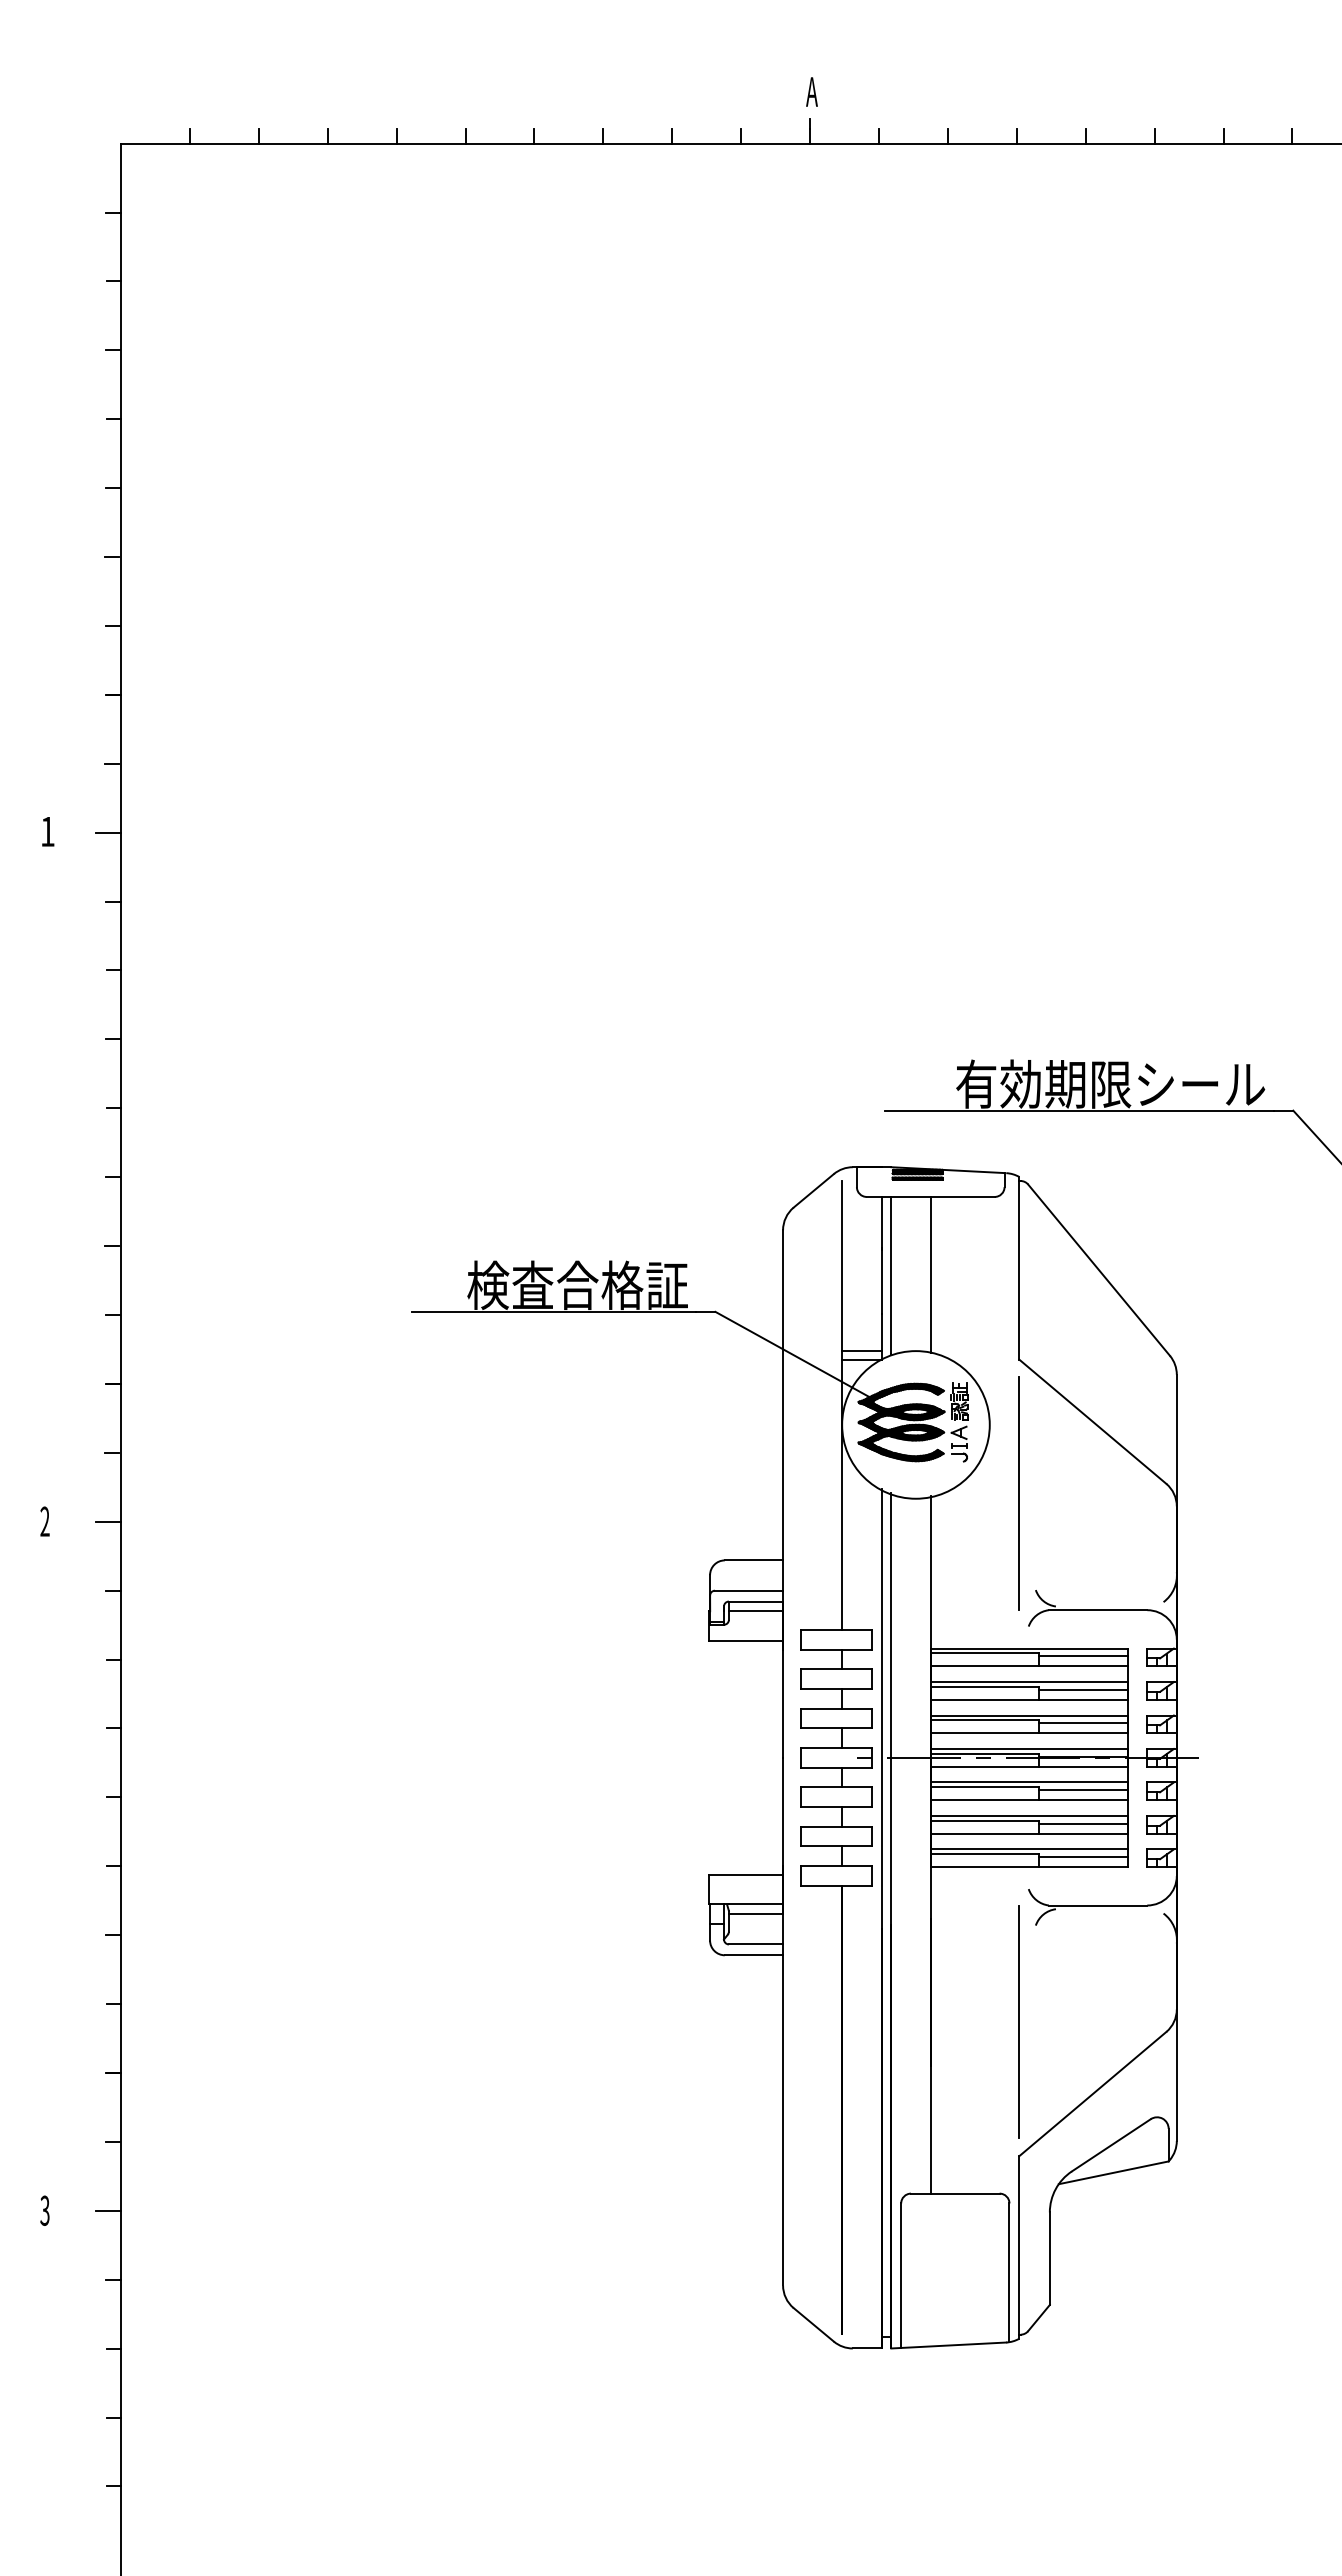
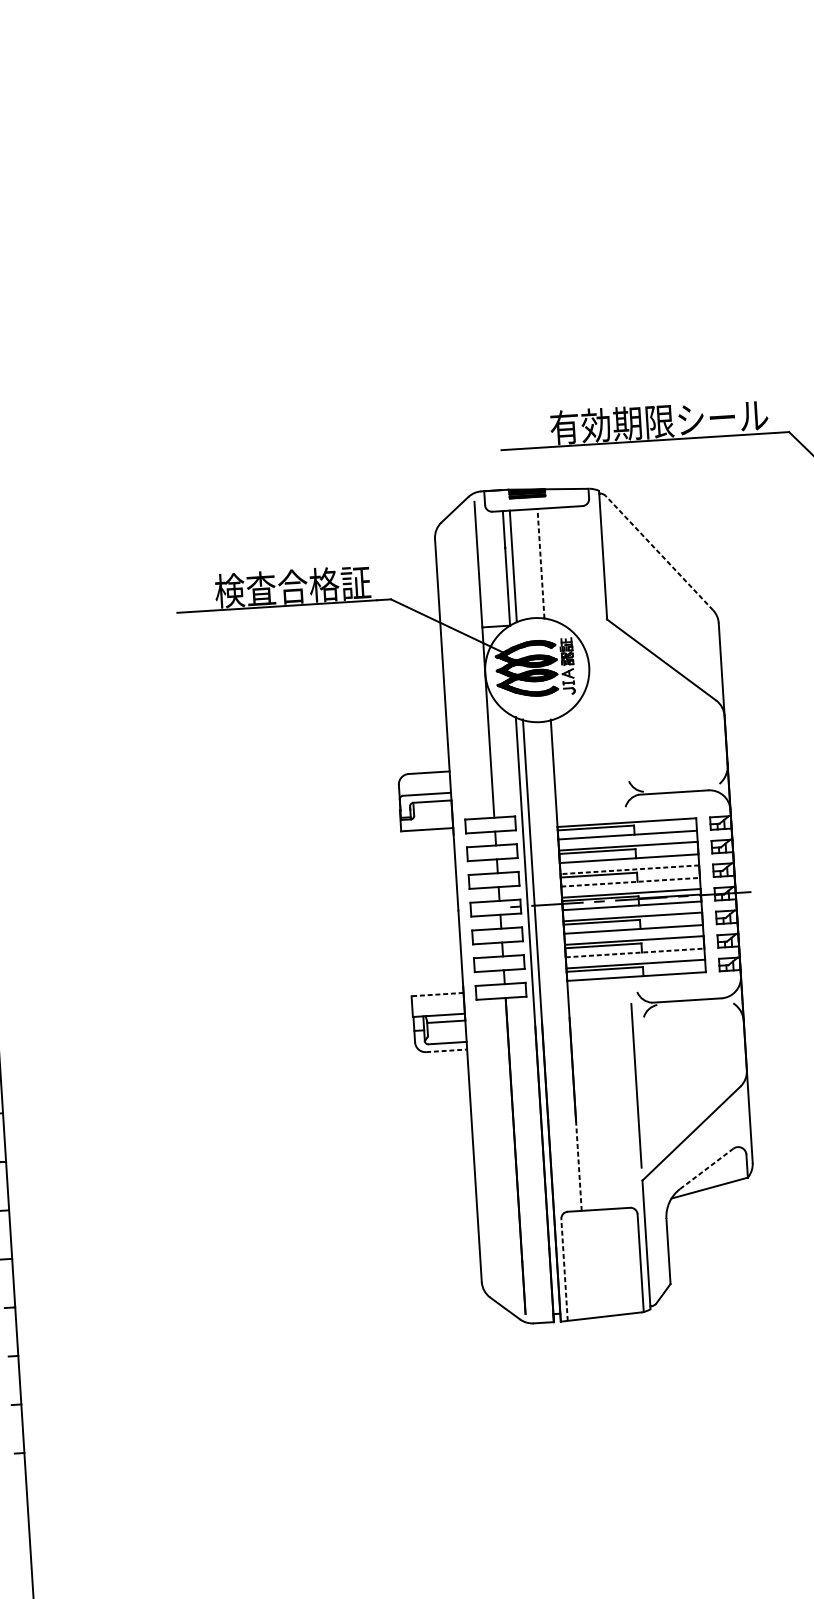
line: (1098, 1269) -> (658, 552), solid -> dashed
line: (930, 1274) -> (540, 563), solid -> dashed
line: (861, 1351) -> (495, 620), removed
line: (1018, 1493) -> (612, 713), removed
line: (755, 1611) -> (432, 808), removed
line: (1083, 1656) -> (665, 825), removed
line: (1083, 1689) -> (666, 849), removed
line: (1028, 1715) -> (629, 869), solid -> dashed
line: (1083, 1723) -> (668, 872), removed
line: (1029, 1733) -> (630, 882), solid -> dashed
line: (1083, 1790) -> (671, 920), removed
line: (1083, 1823) -> (672, 943), removed
line: (1029, 1833) -> (635, 952), solid -> dashed
line: (1083, 1857) -> (674, 967), removed
line: (746, 1874) -> (437, 994), solid -> dashed
line: (754, 1955) -> (447, 1050), solid -> dashed
line: (930, 2129) -> (578, 1165), solid -> dashed
line: (1111, 2145) -> (706, 1168), solid -> dashed
line: (901, 2275) -> (564, 1269), solid -> dashed

